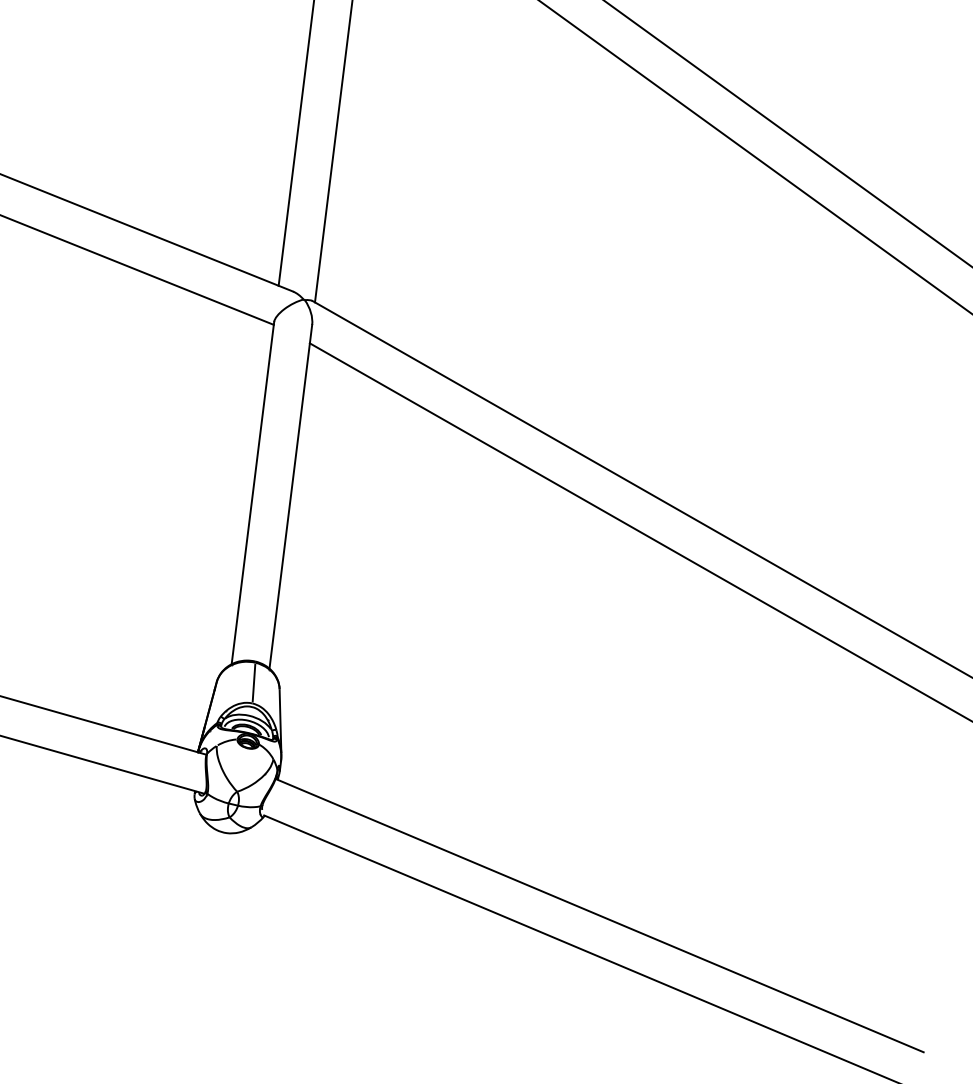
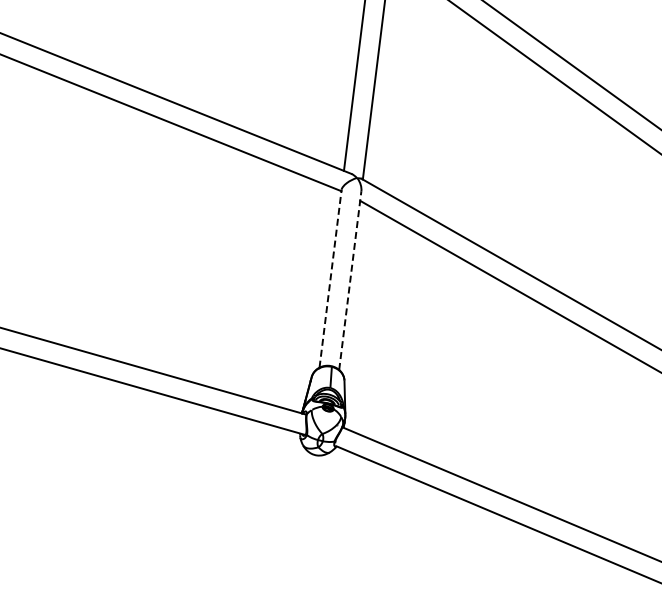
line: (252, 492) -> (330, 278), solid -> dashed
line: (291, 496) -> (350, 280), solid -> dashed

